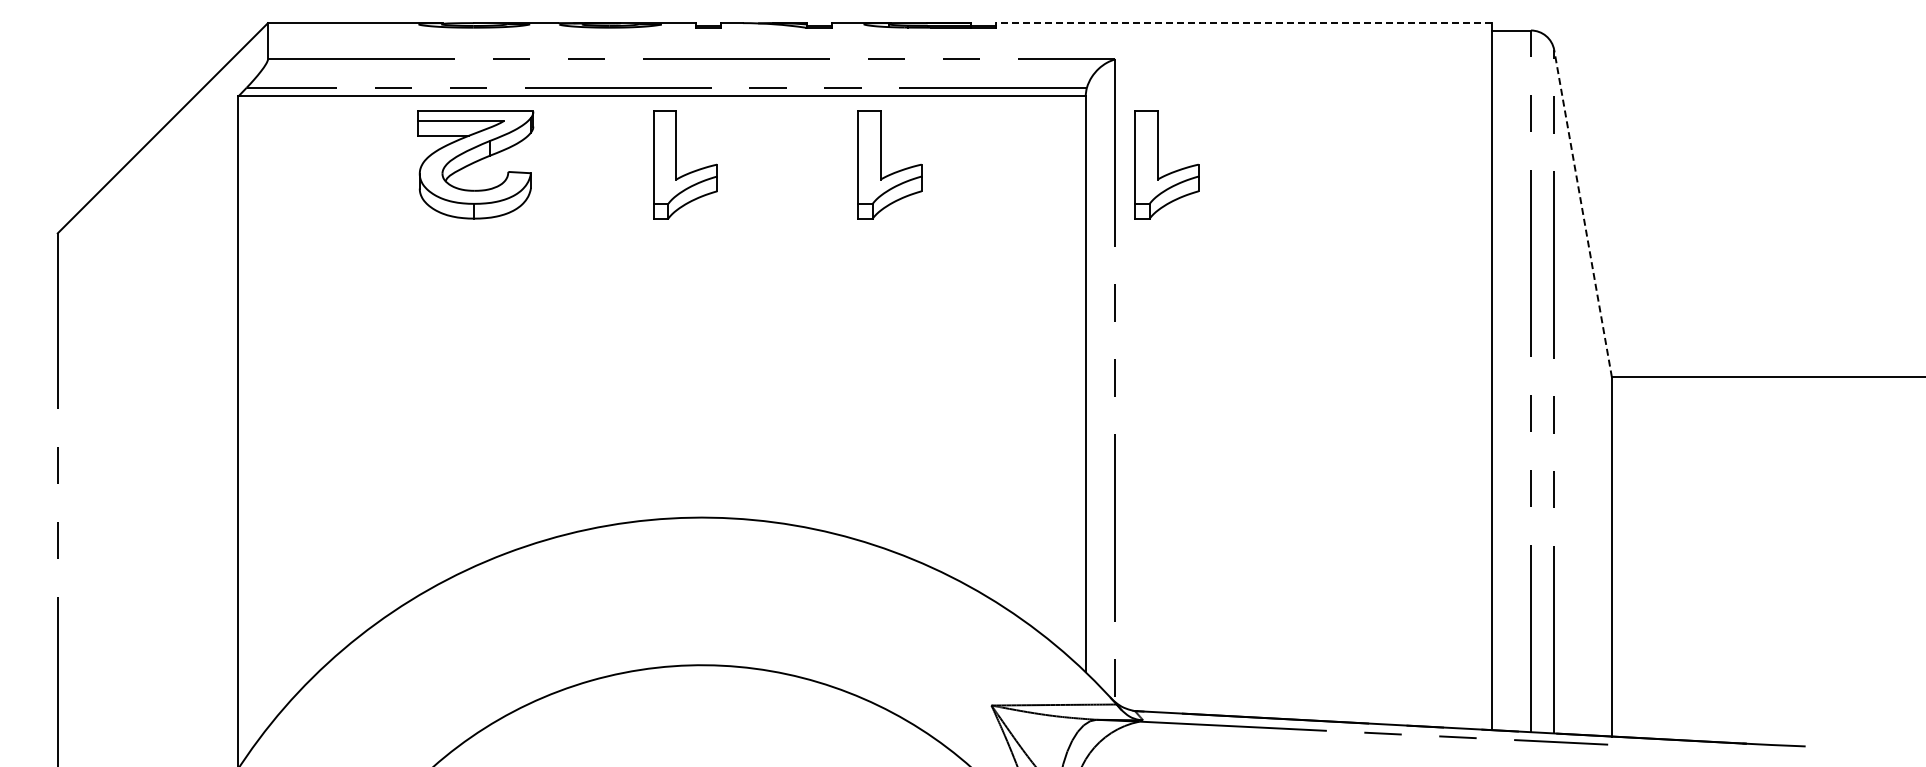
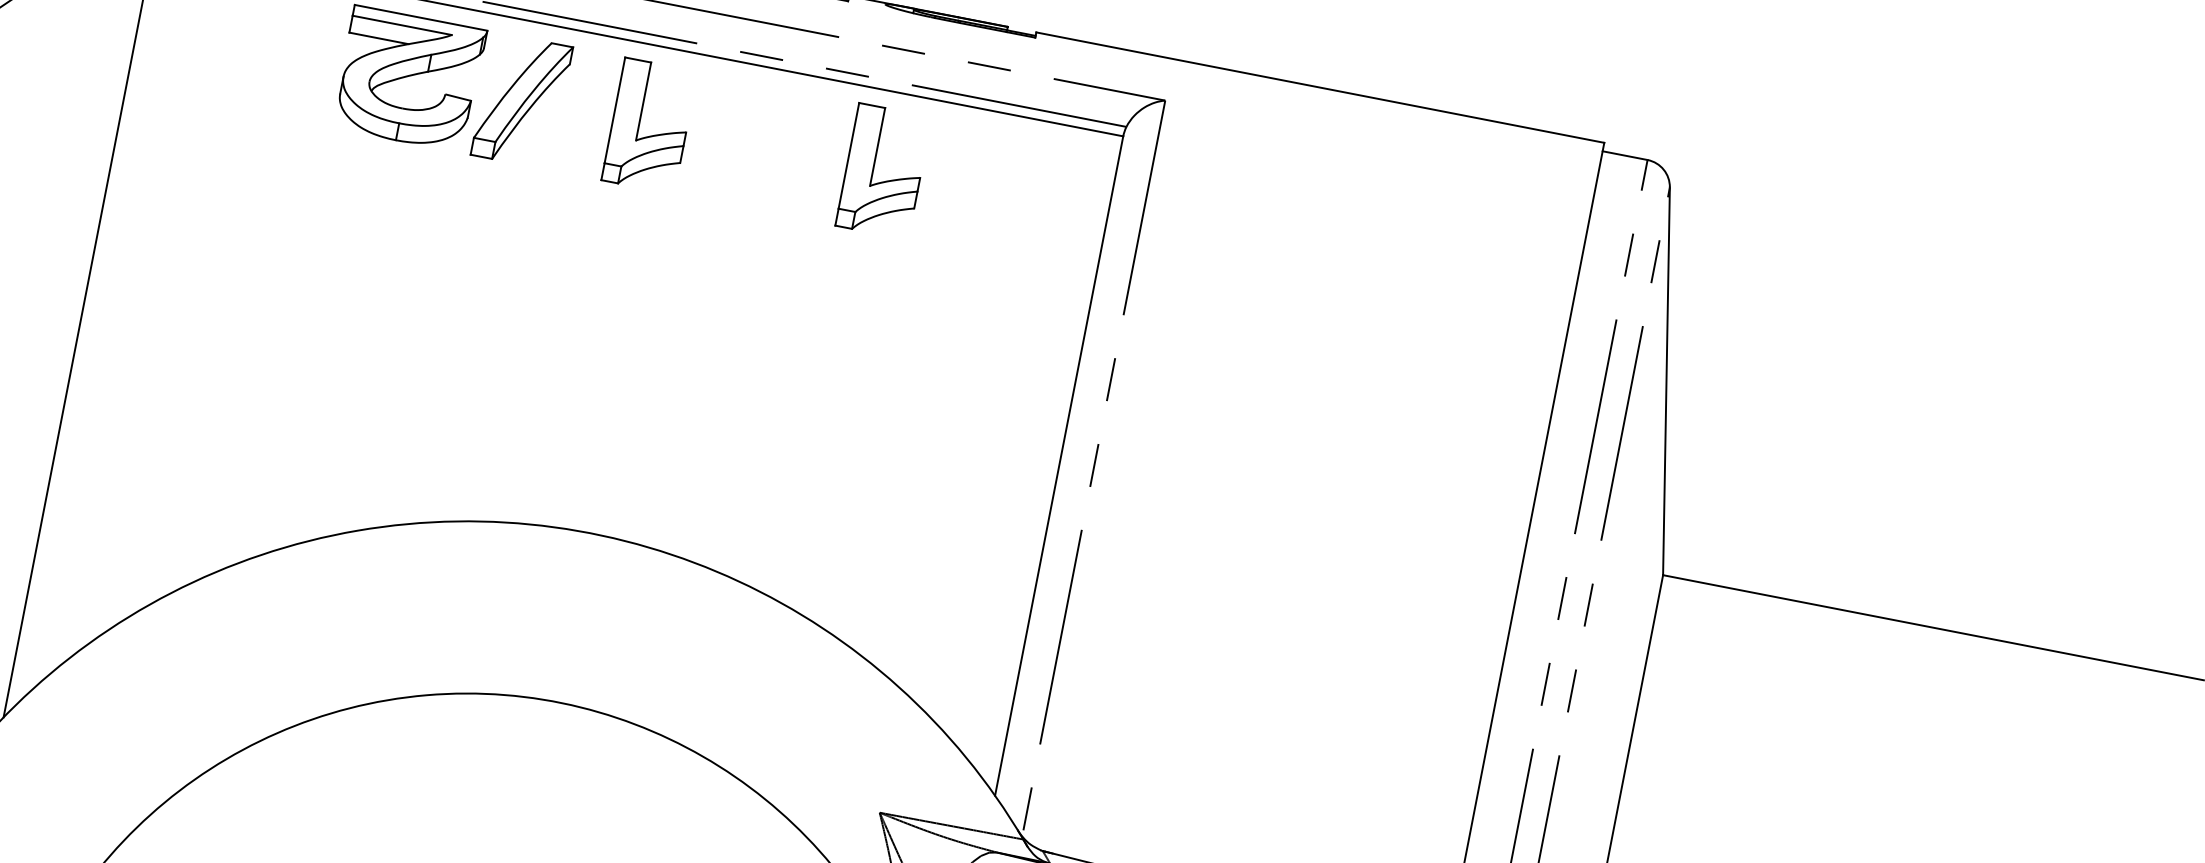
line: (1243, 23) -> (1320, 88), dashed -> solid
part: (573, 164) -> (521, 100), added
part: (1158, 164) -> (1191, 230), removed
line: (1582, 213) -> (1665, 380), dashed -> solid

